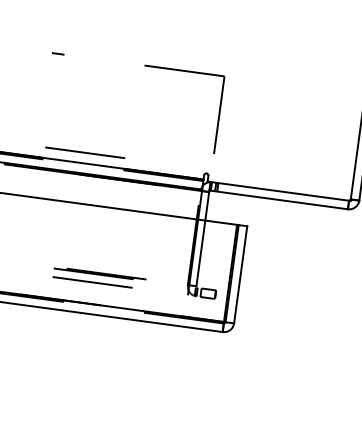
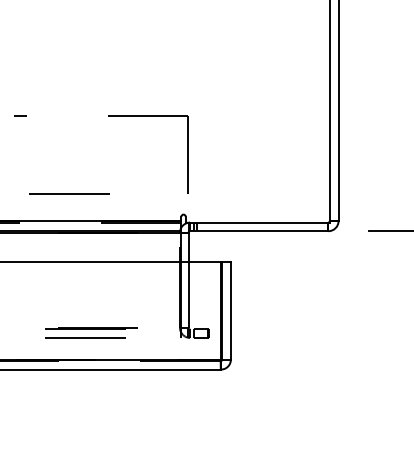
line: (85, 151) -> (69, 193), moved

